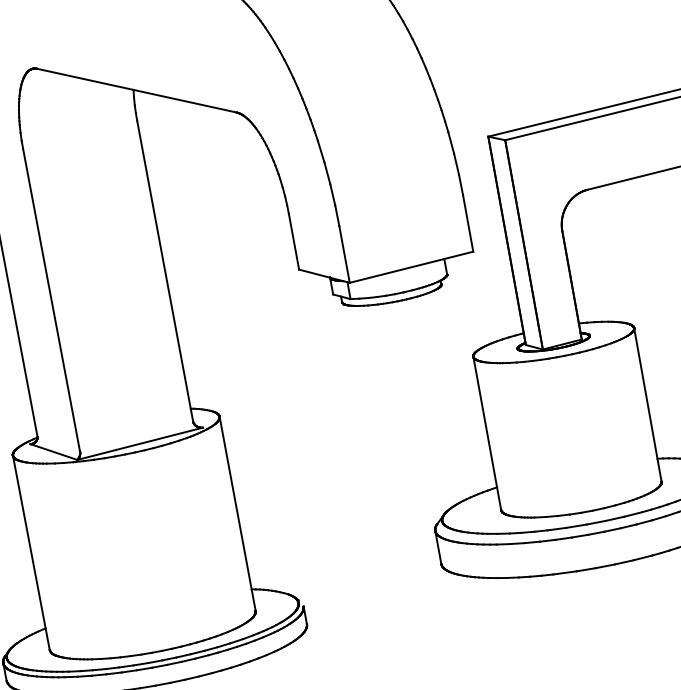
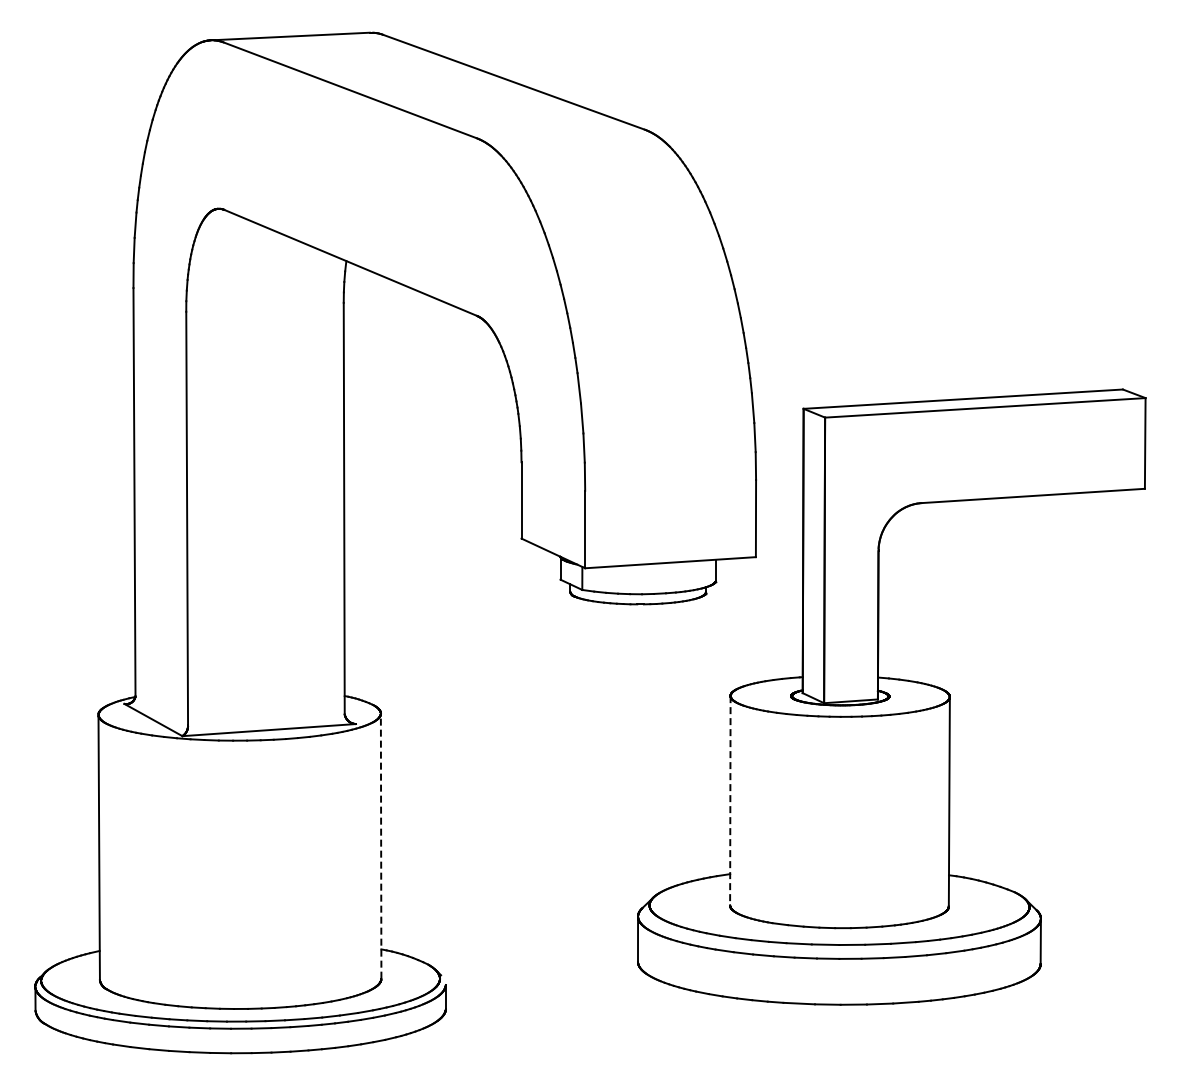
line: (487, 433) -> (730, 800), solid -> dashed
line: (237, 513) -> (381, 845), solid -> dashed

